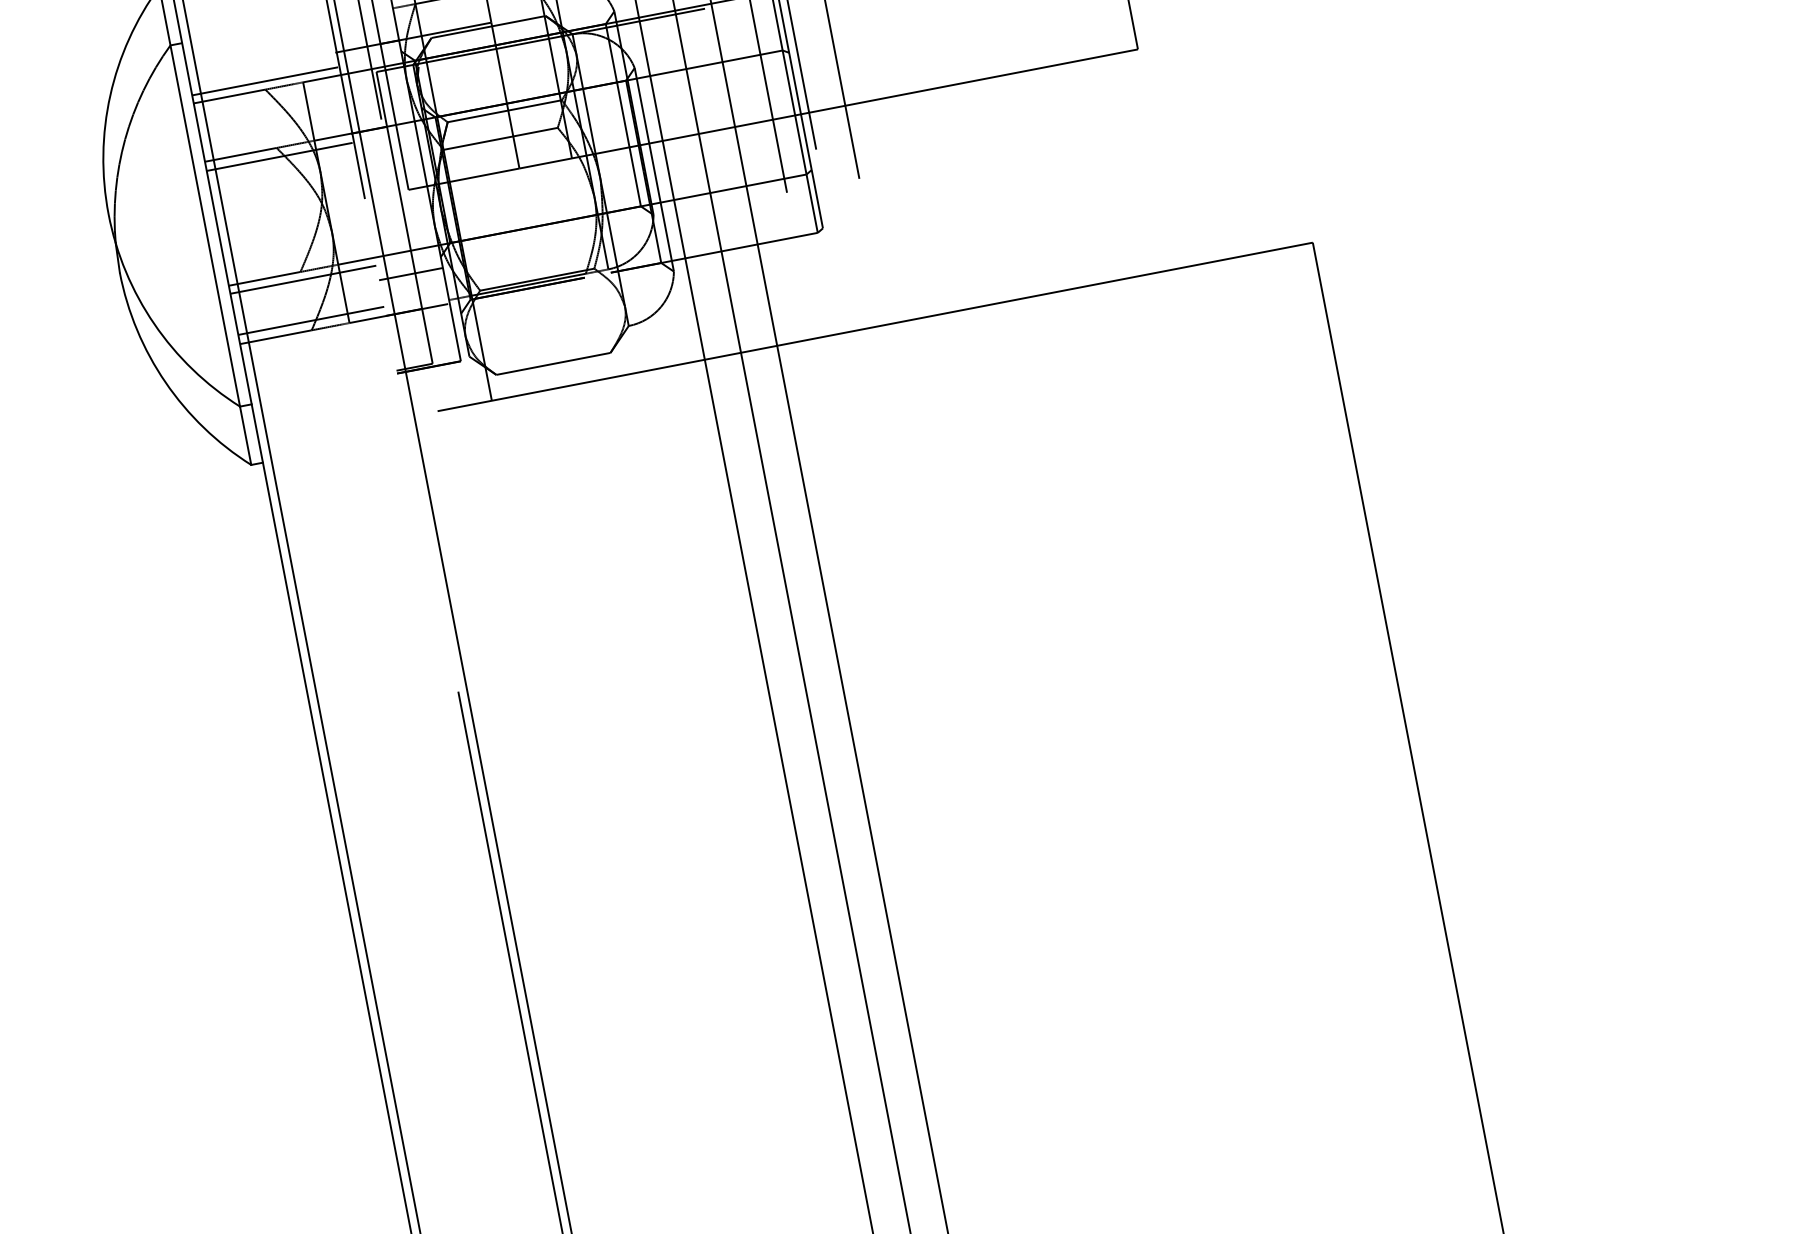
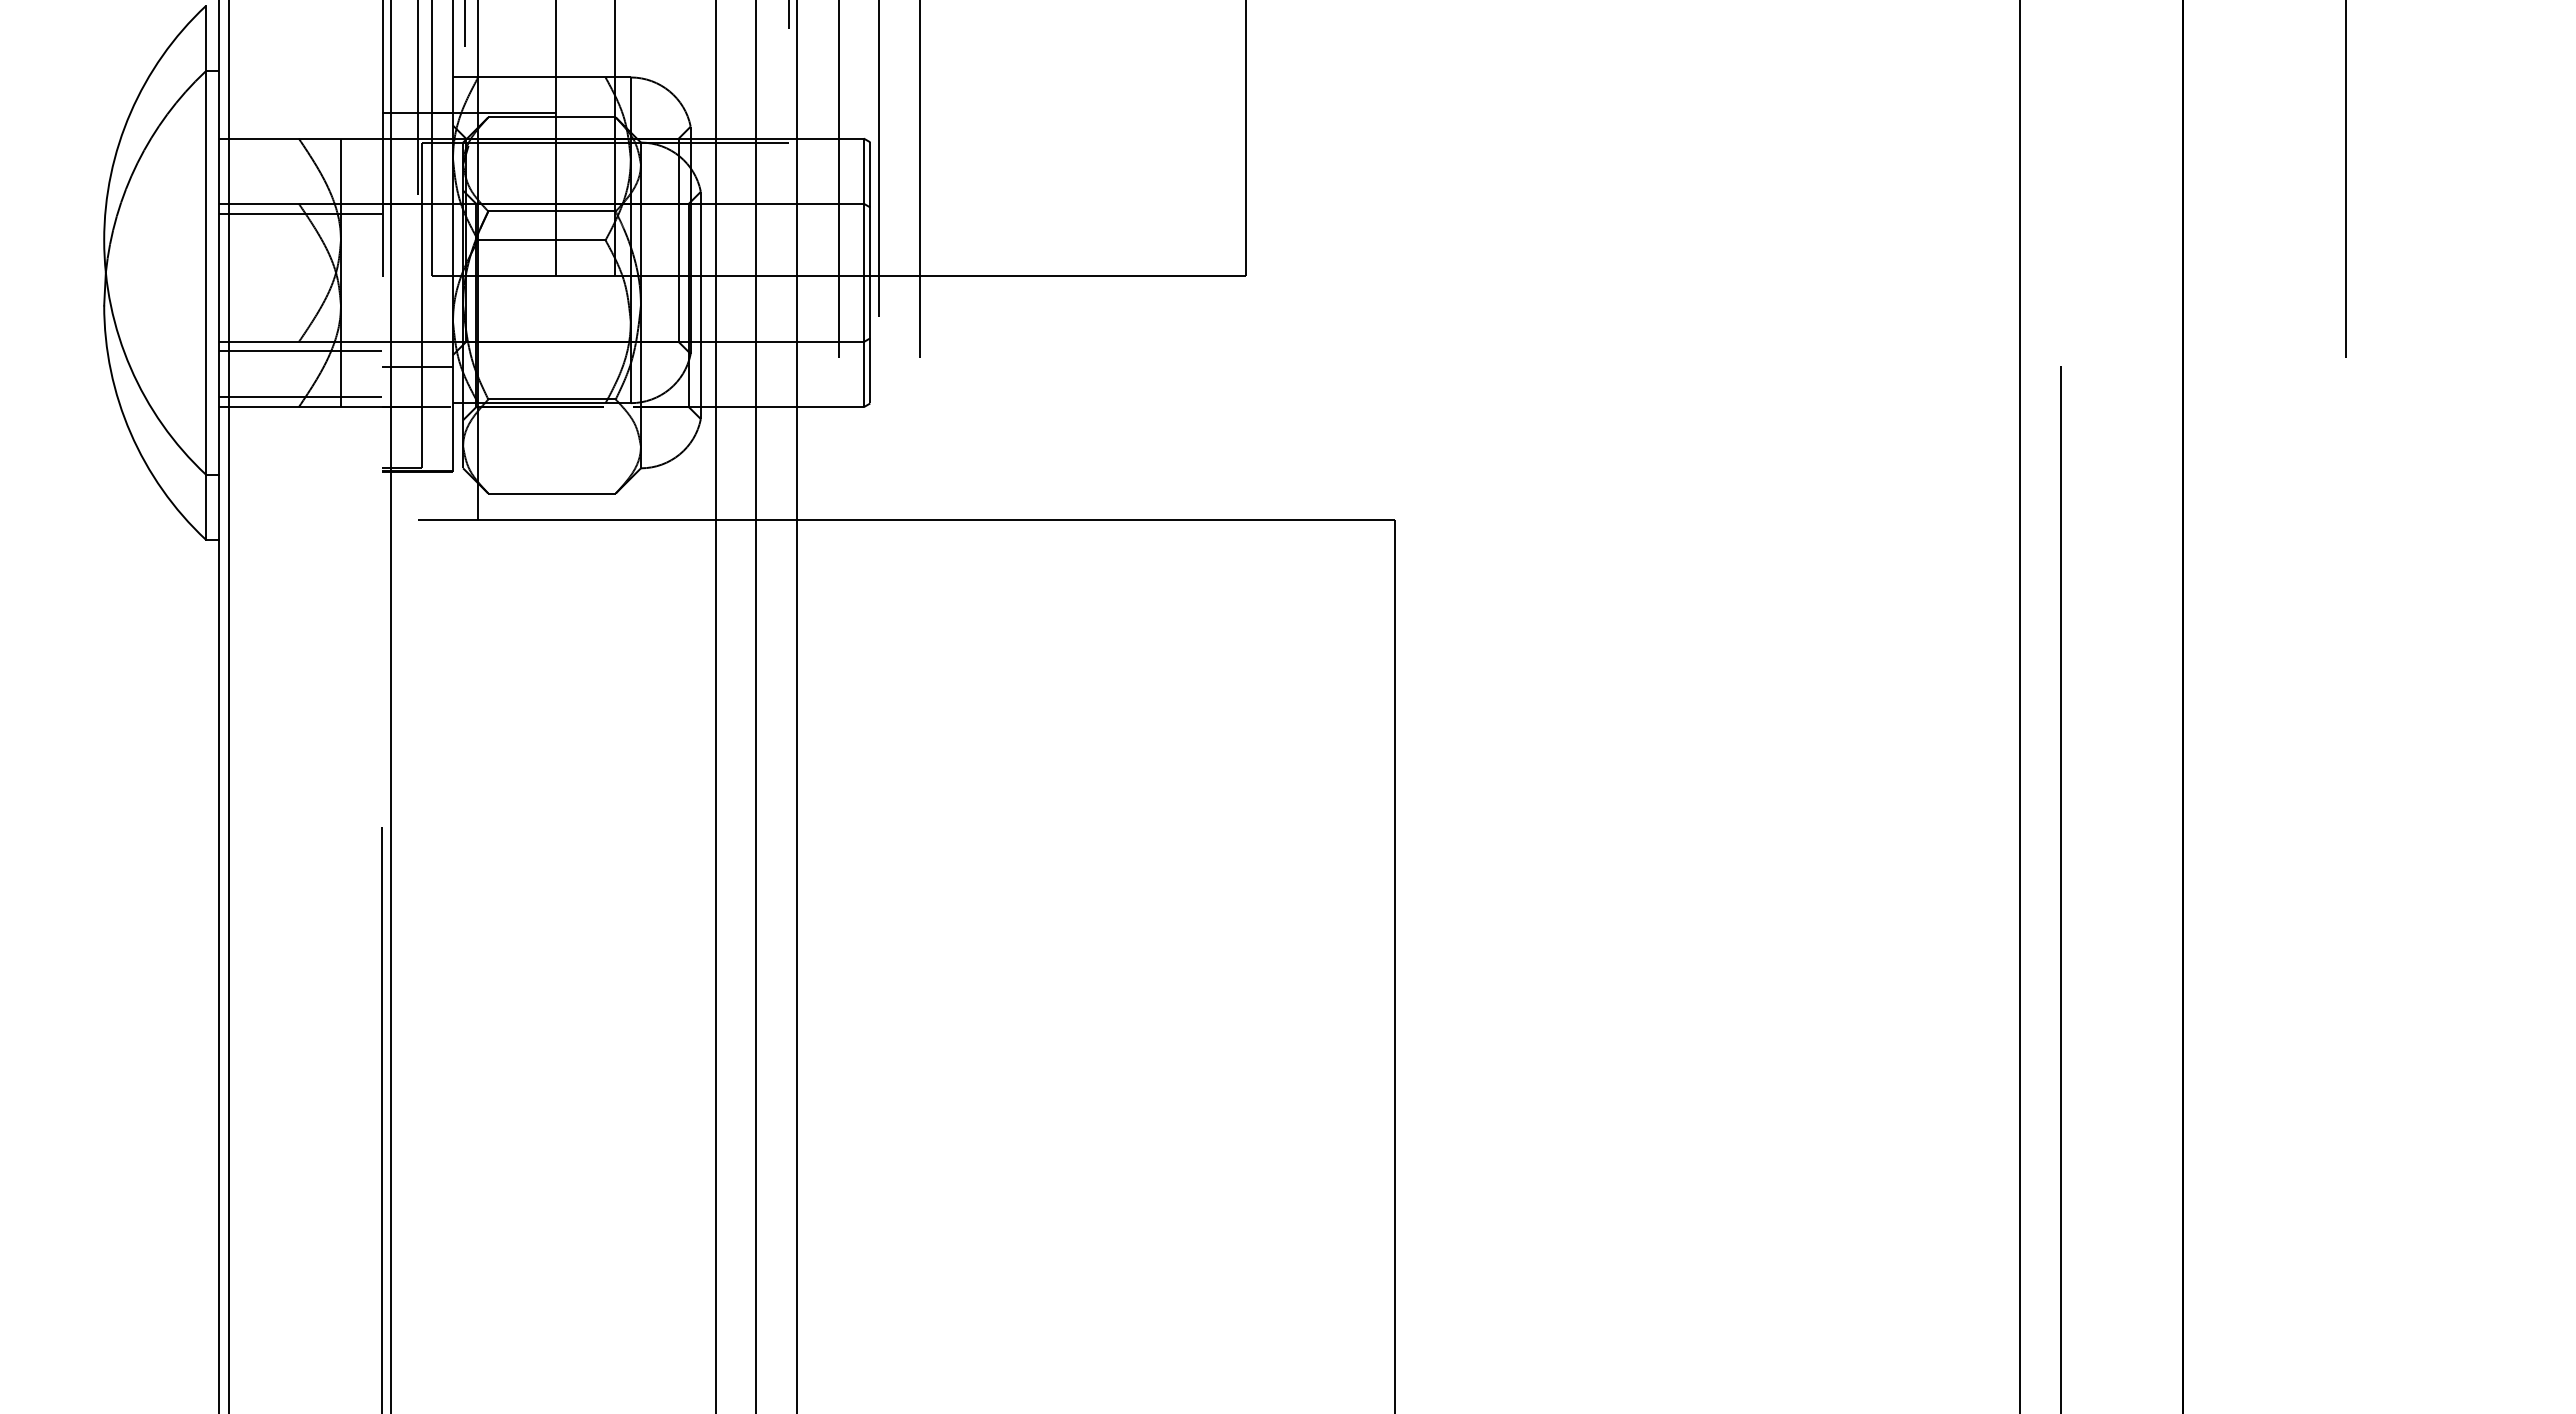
line: (264, 81) -> (299, 129), removed

